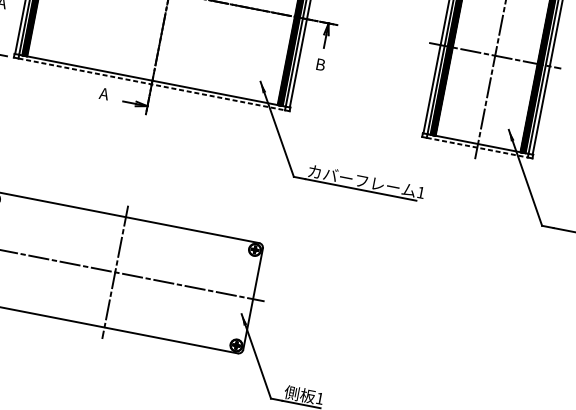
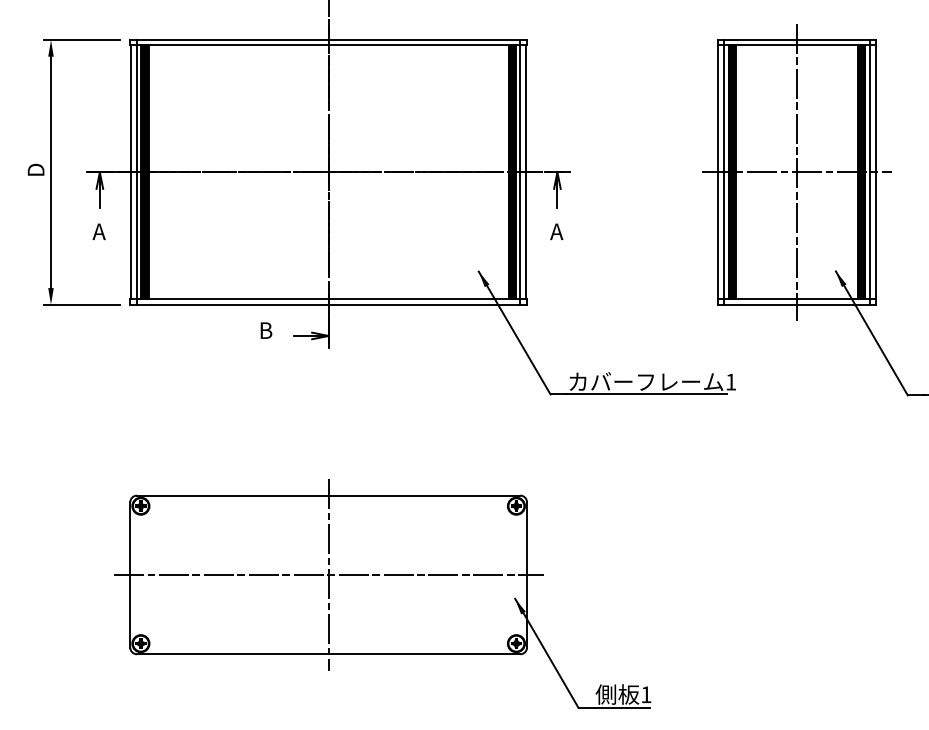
text: (320, 64) -> (556, 231), B -> A
line: (151, 84) -> (328, 304), dashed -> solid
text: (104, 93) -> (265, 330), A -> B
line: (477, 147) -> (796, 304), dashed -> solid

